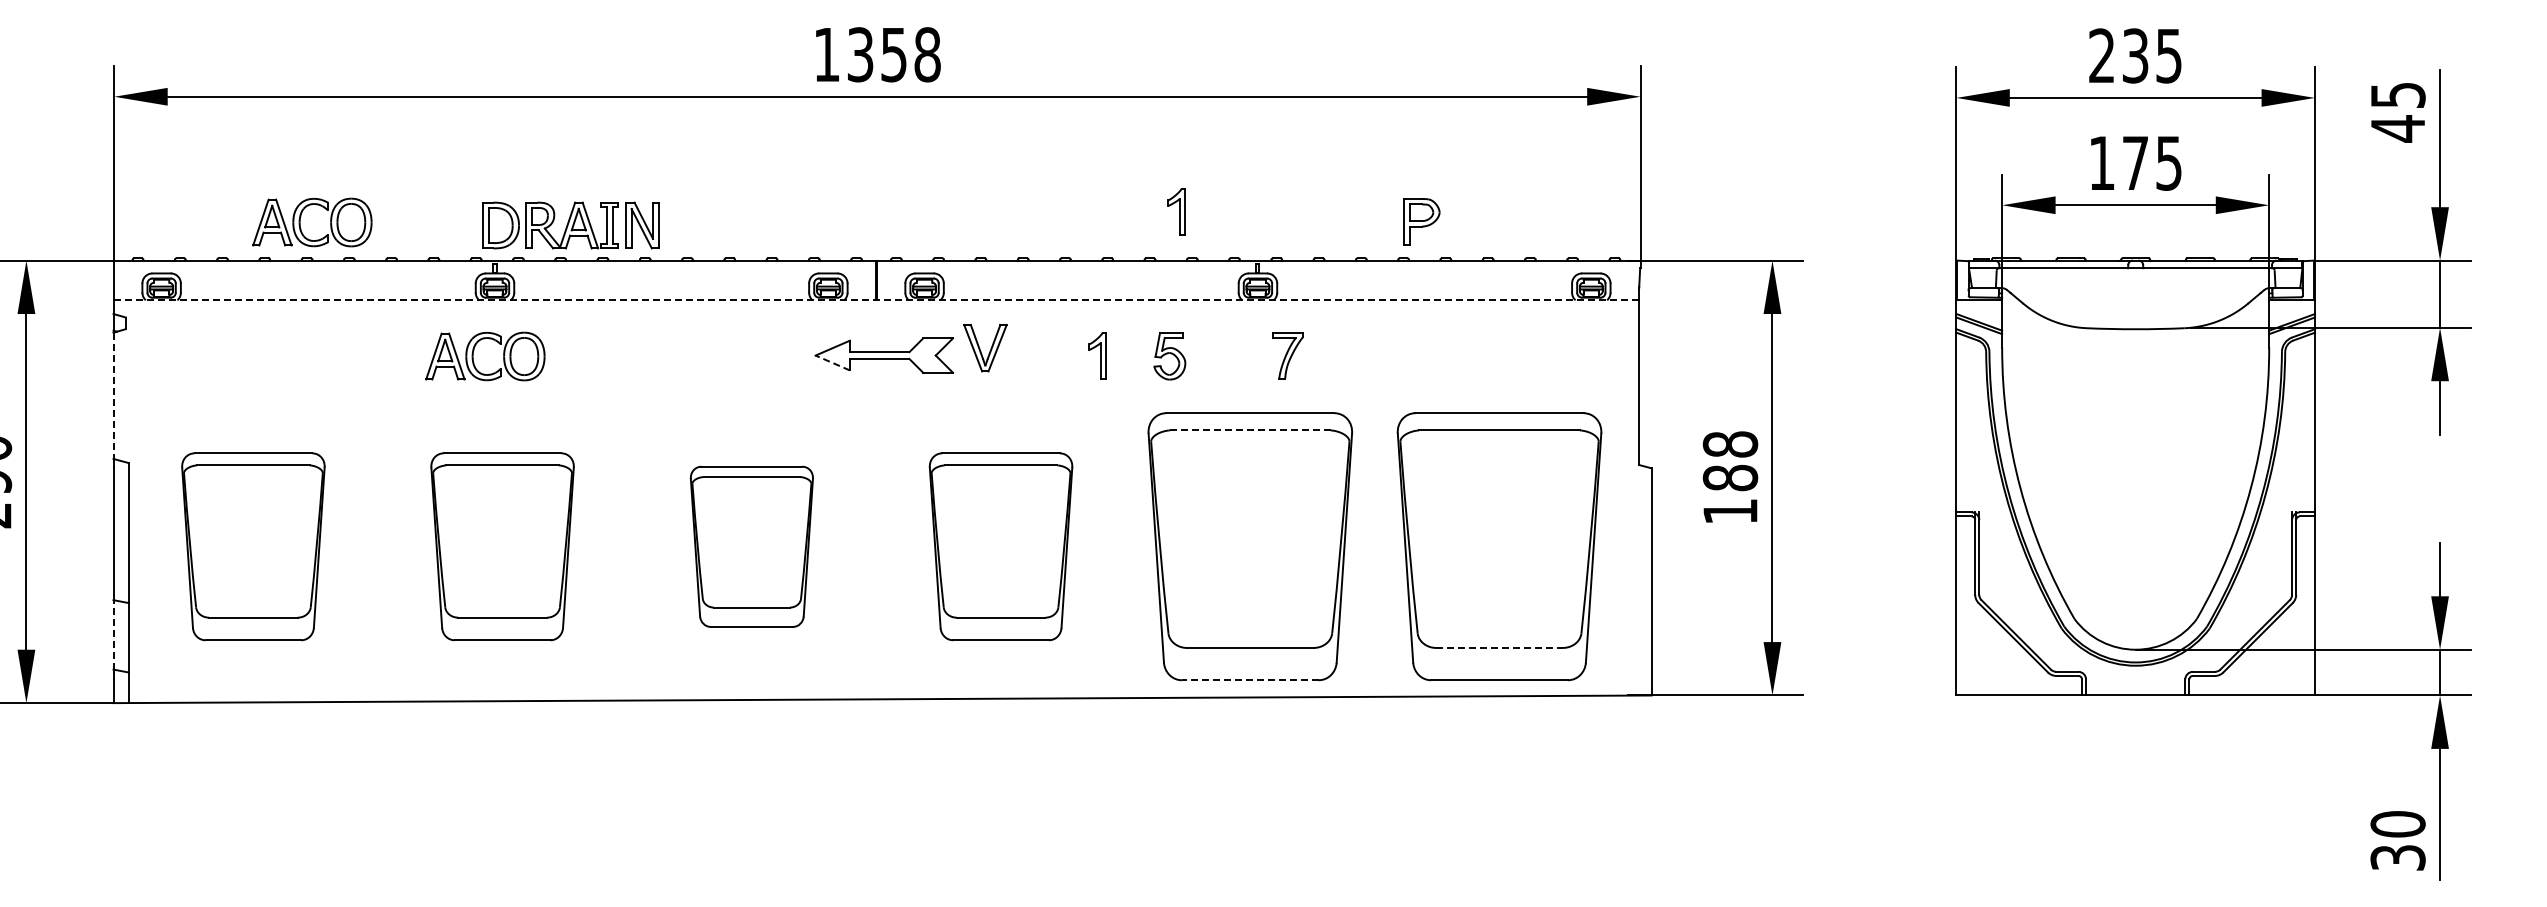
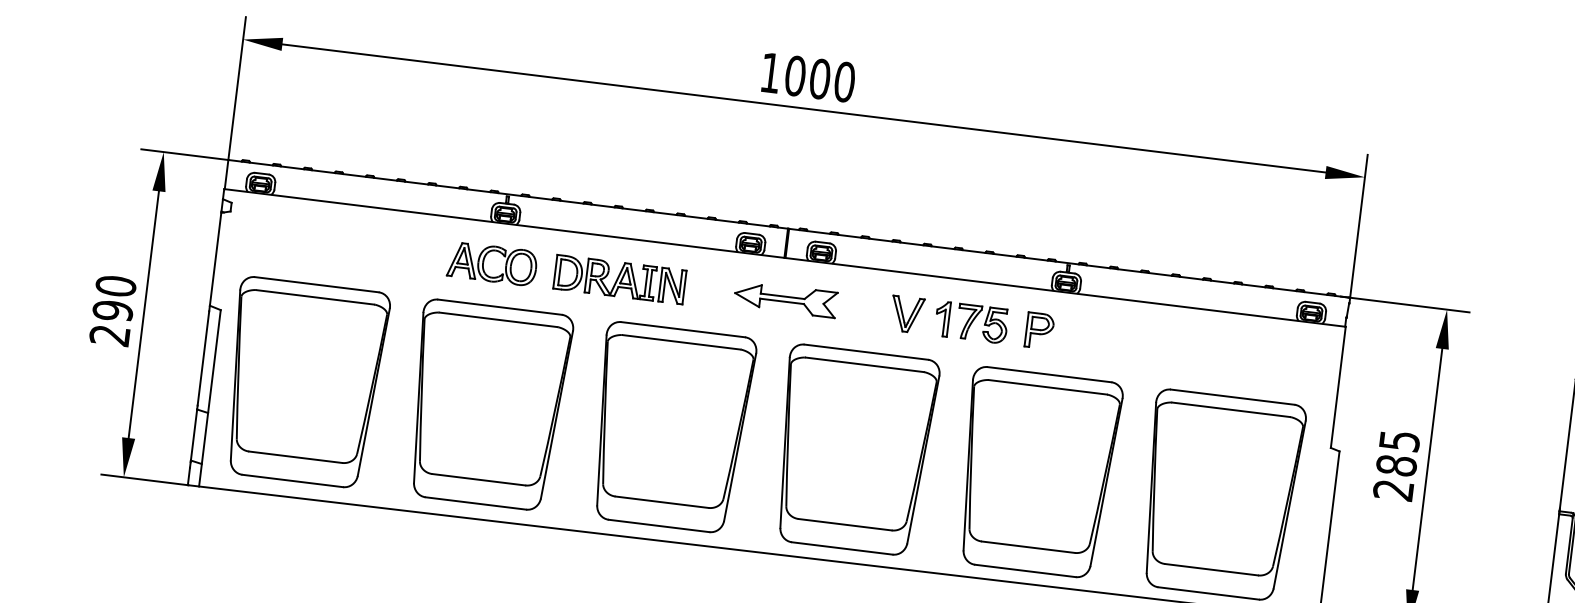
text: (893, 54) -> (819, 78), 1358 -> 1000
part: (1176, 211) -> (1013, 219), removed
part: (1421, 221) -> (1039, 330), moved
part: (300, 222) -> (368, 148), removed
part: (570, 225) -> (619, 279), moved
line: (876, 300) -> (784, 258), dashed -> solid
part: (985, 348) -> (907, 314), moved
part: (1287, 355) -> (968, 321), moved
line: (832, 363) -> (746, 300), dashed -> solid
line: (113, 396) -> (215, 259), dashed -> solid
line: (1250, 430) -> (1048, 387), dashed -> solid
text: (1730, 477) -> (1396, 465), 188 -> 285
part: (253, 546) -> (304, 382), size x1.43
part: (502, 546) -> (487, 405), size x1.43
part: (751, 546) -> (670, 427), size x1.67
part: (1000, 546) -> (853, 450), size x1.43
line: (113, 634) -> (194, 434), dashed -> solid
line: (1500, 647) -> (1212, 569), dashed -> solid
line: (1249, 680) -> (1024, 571), dashed -> solid

